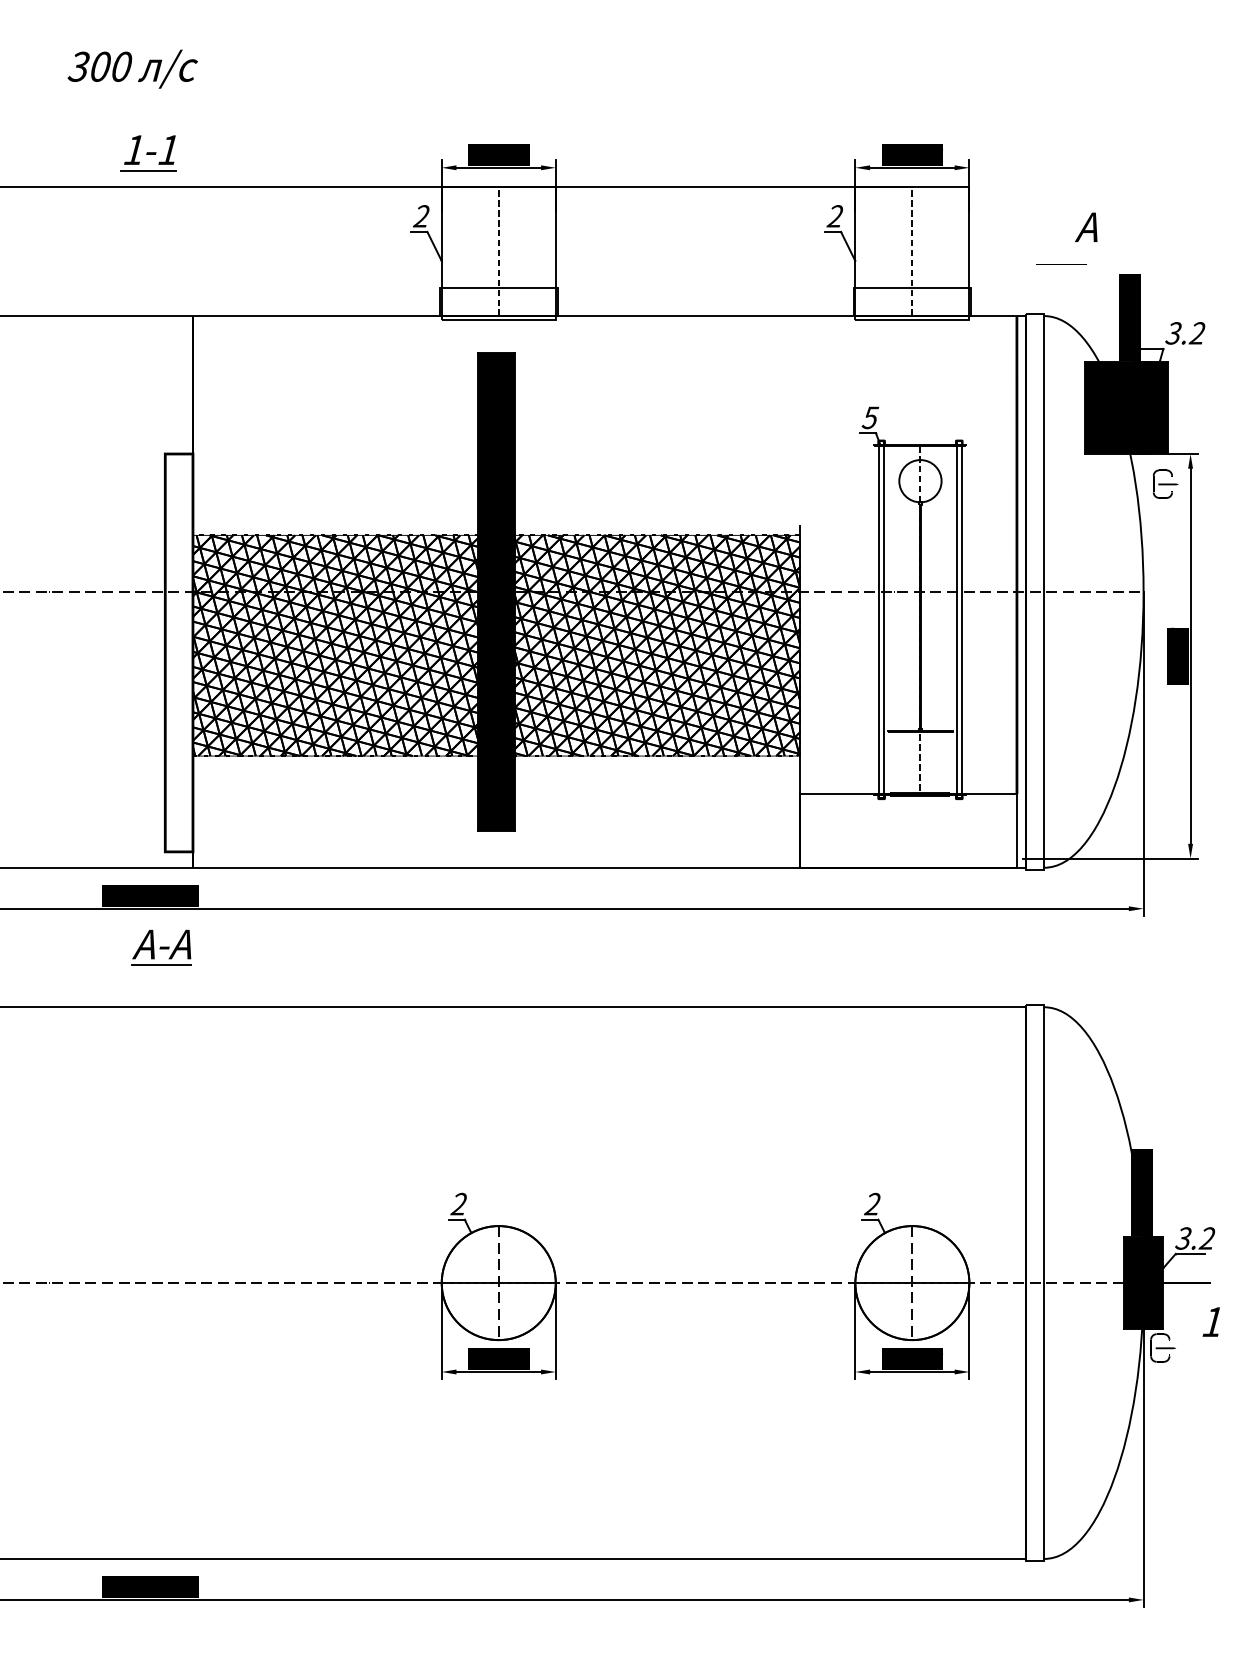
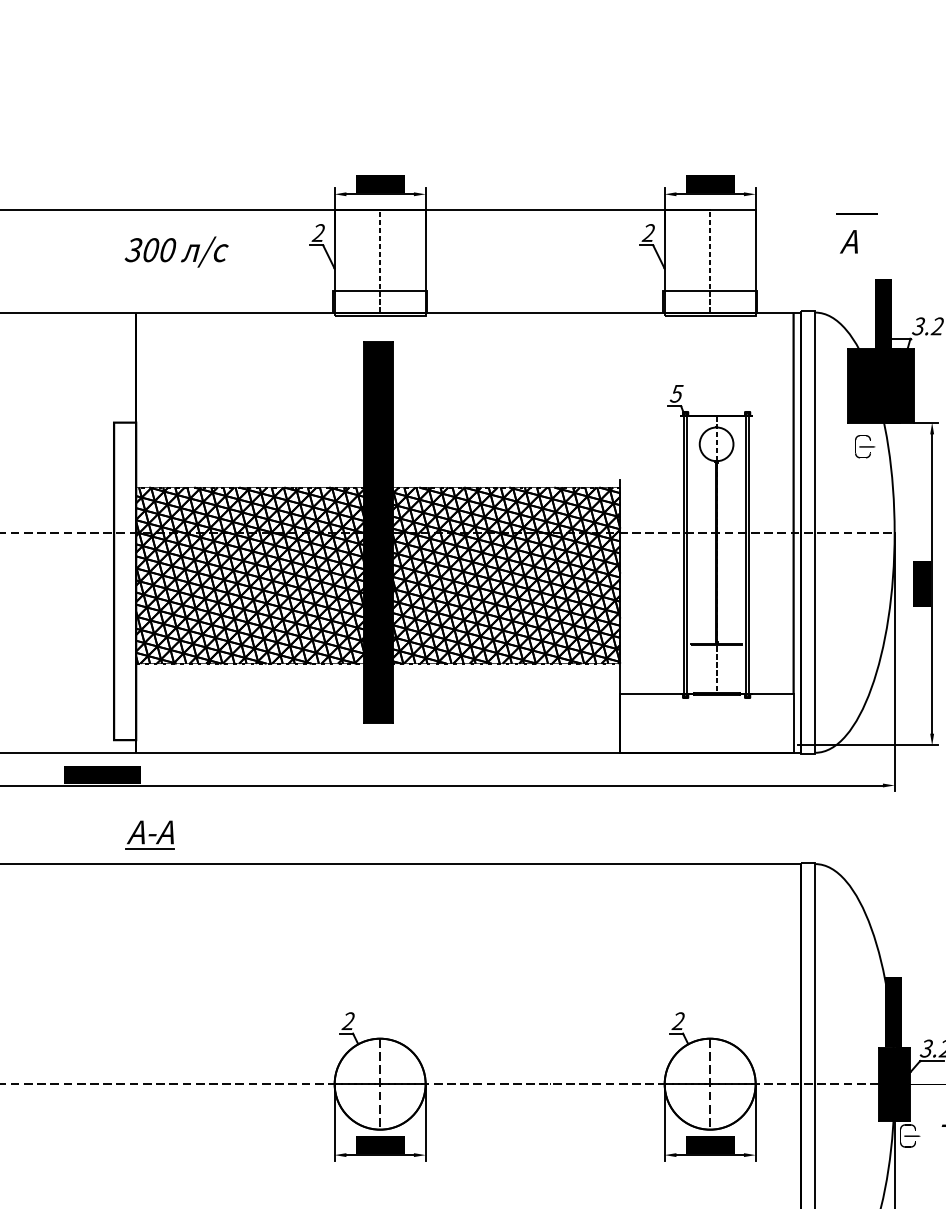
text: (132, 68) -> (176, 251), moved
part: (148, 153) -> (100, 182), removed
line: (1061, 264) -> (857, 213), moved
part: (1165, 483) -> (865, 446), moved
part: (161, 947) -> (150, 834), moved

